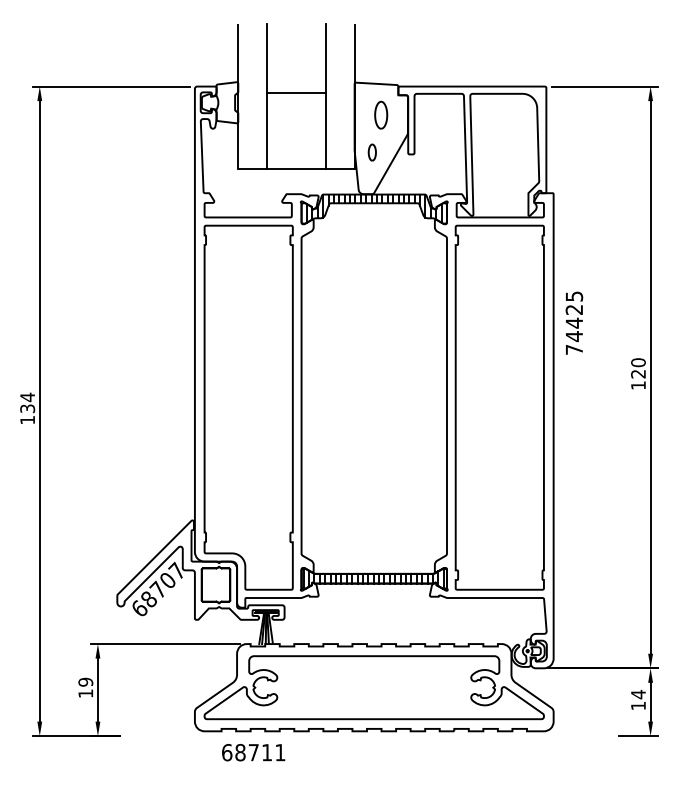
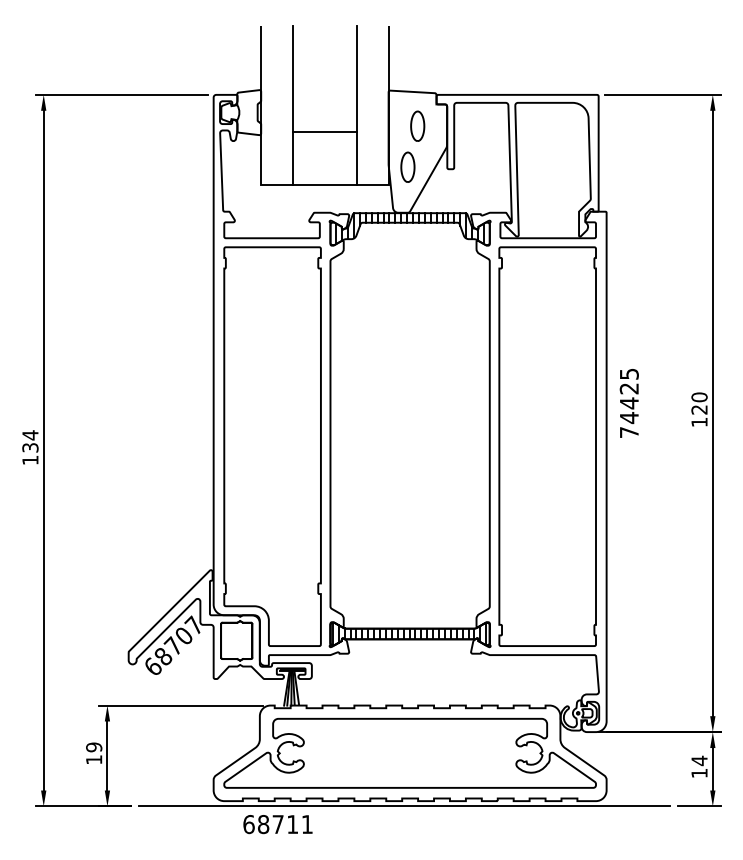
line: (296, 93) -> (324, 132), moved
part: (372, 152) -> (408, 167), size x1.67
text: (574, 322) -> (629, 402), moved
line: (368, 736) -> (403, 806), added

